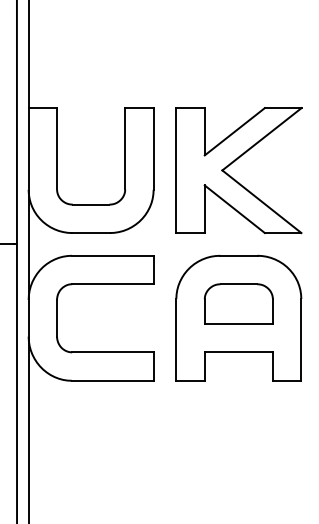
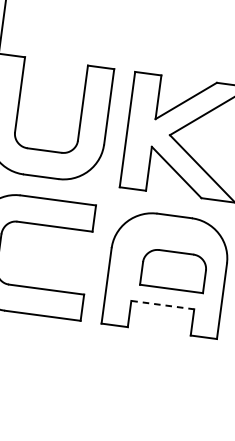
part: (238, 303) -> (173, 270), moved
line: (239, 352) -> (163, 305), solid -> dashed

